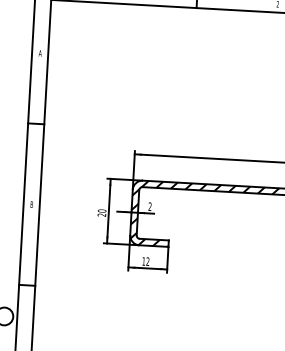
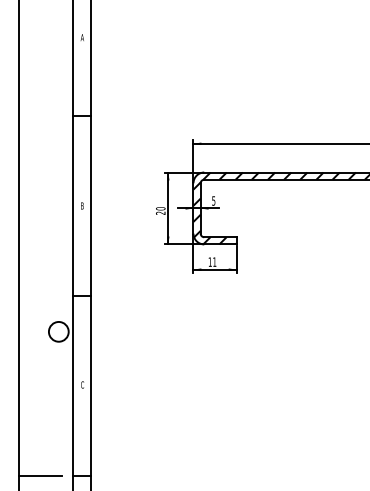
text: (149, 206) -> (213, 200), 2 -> 5
text: (147, 261) -> (214, 261), 12 -> 11

